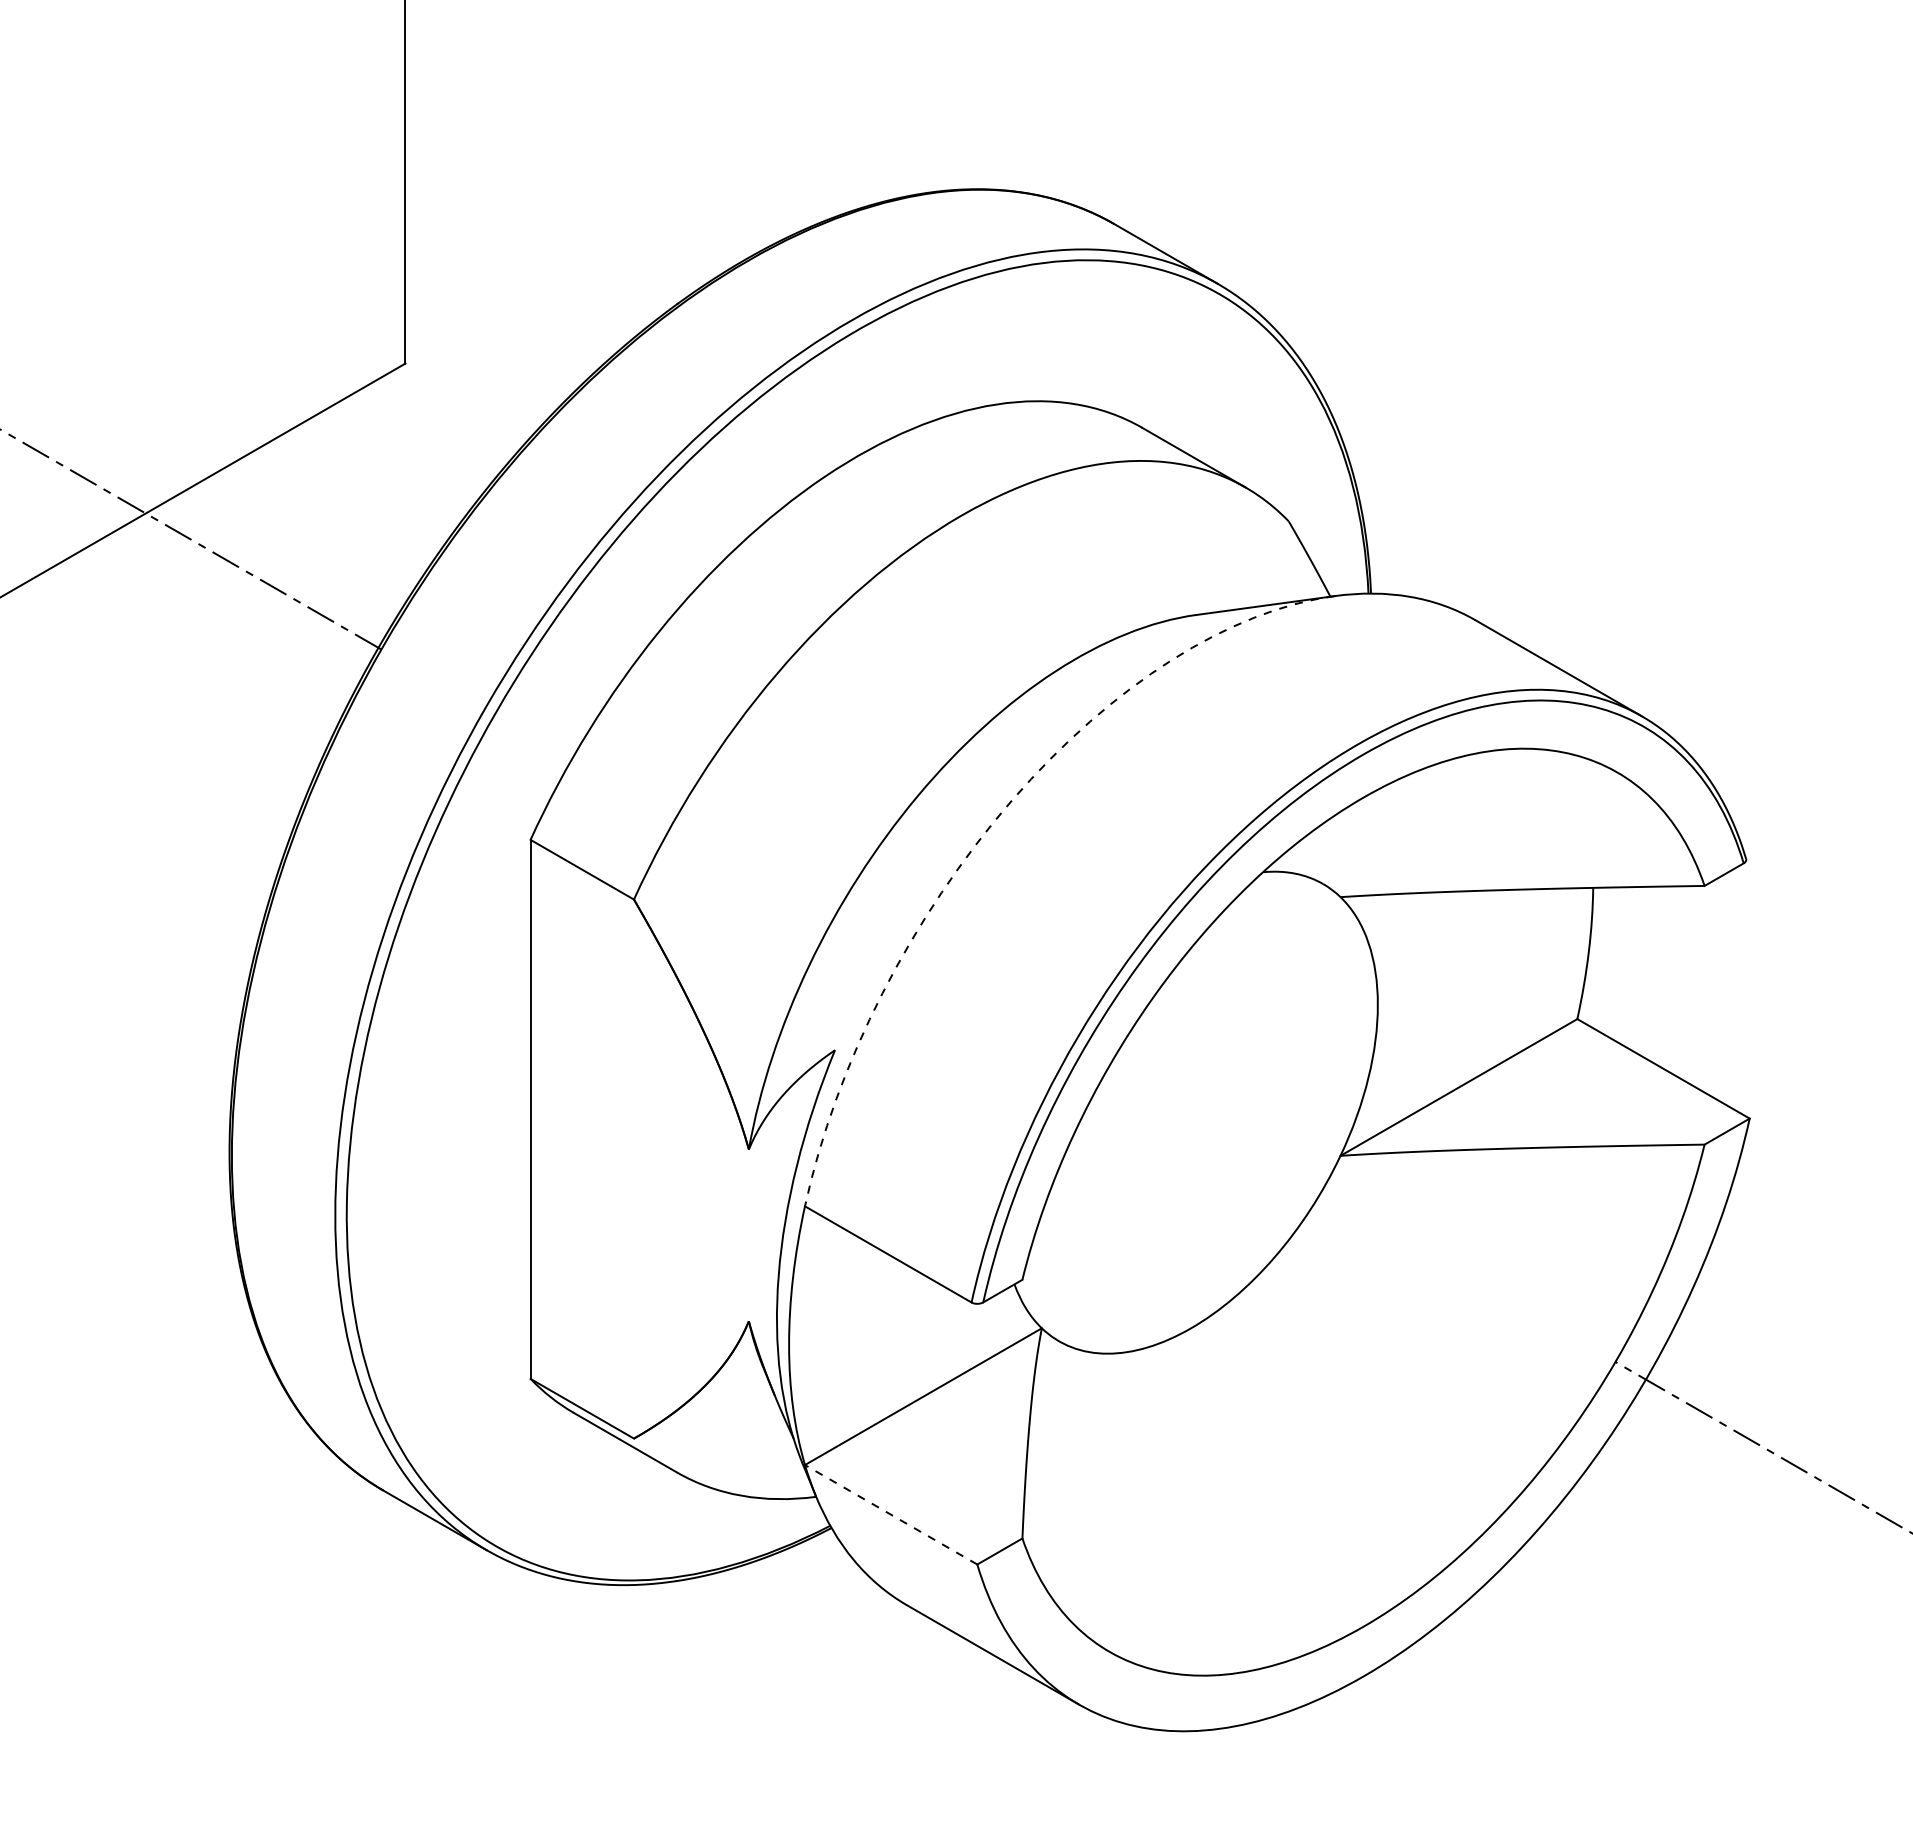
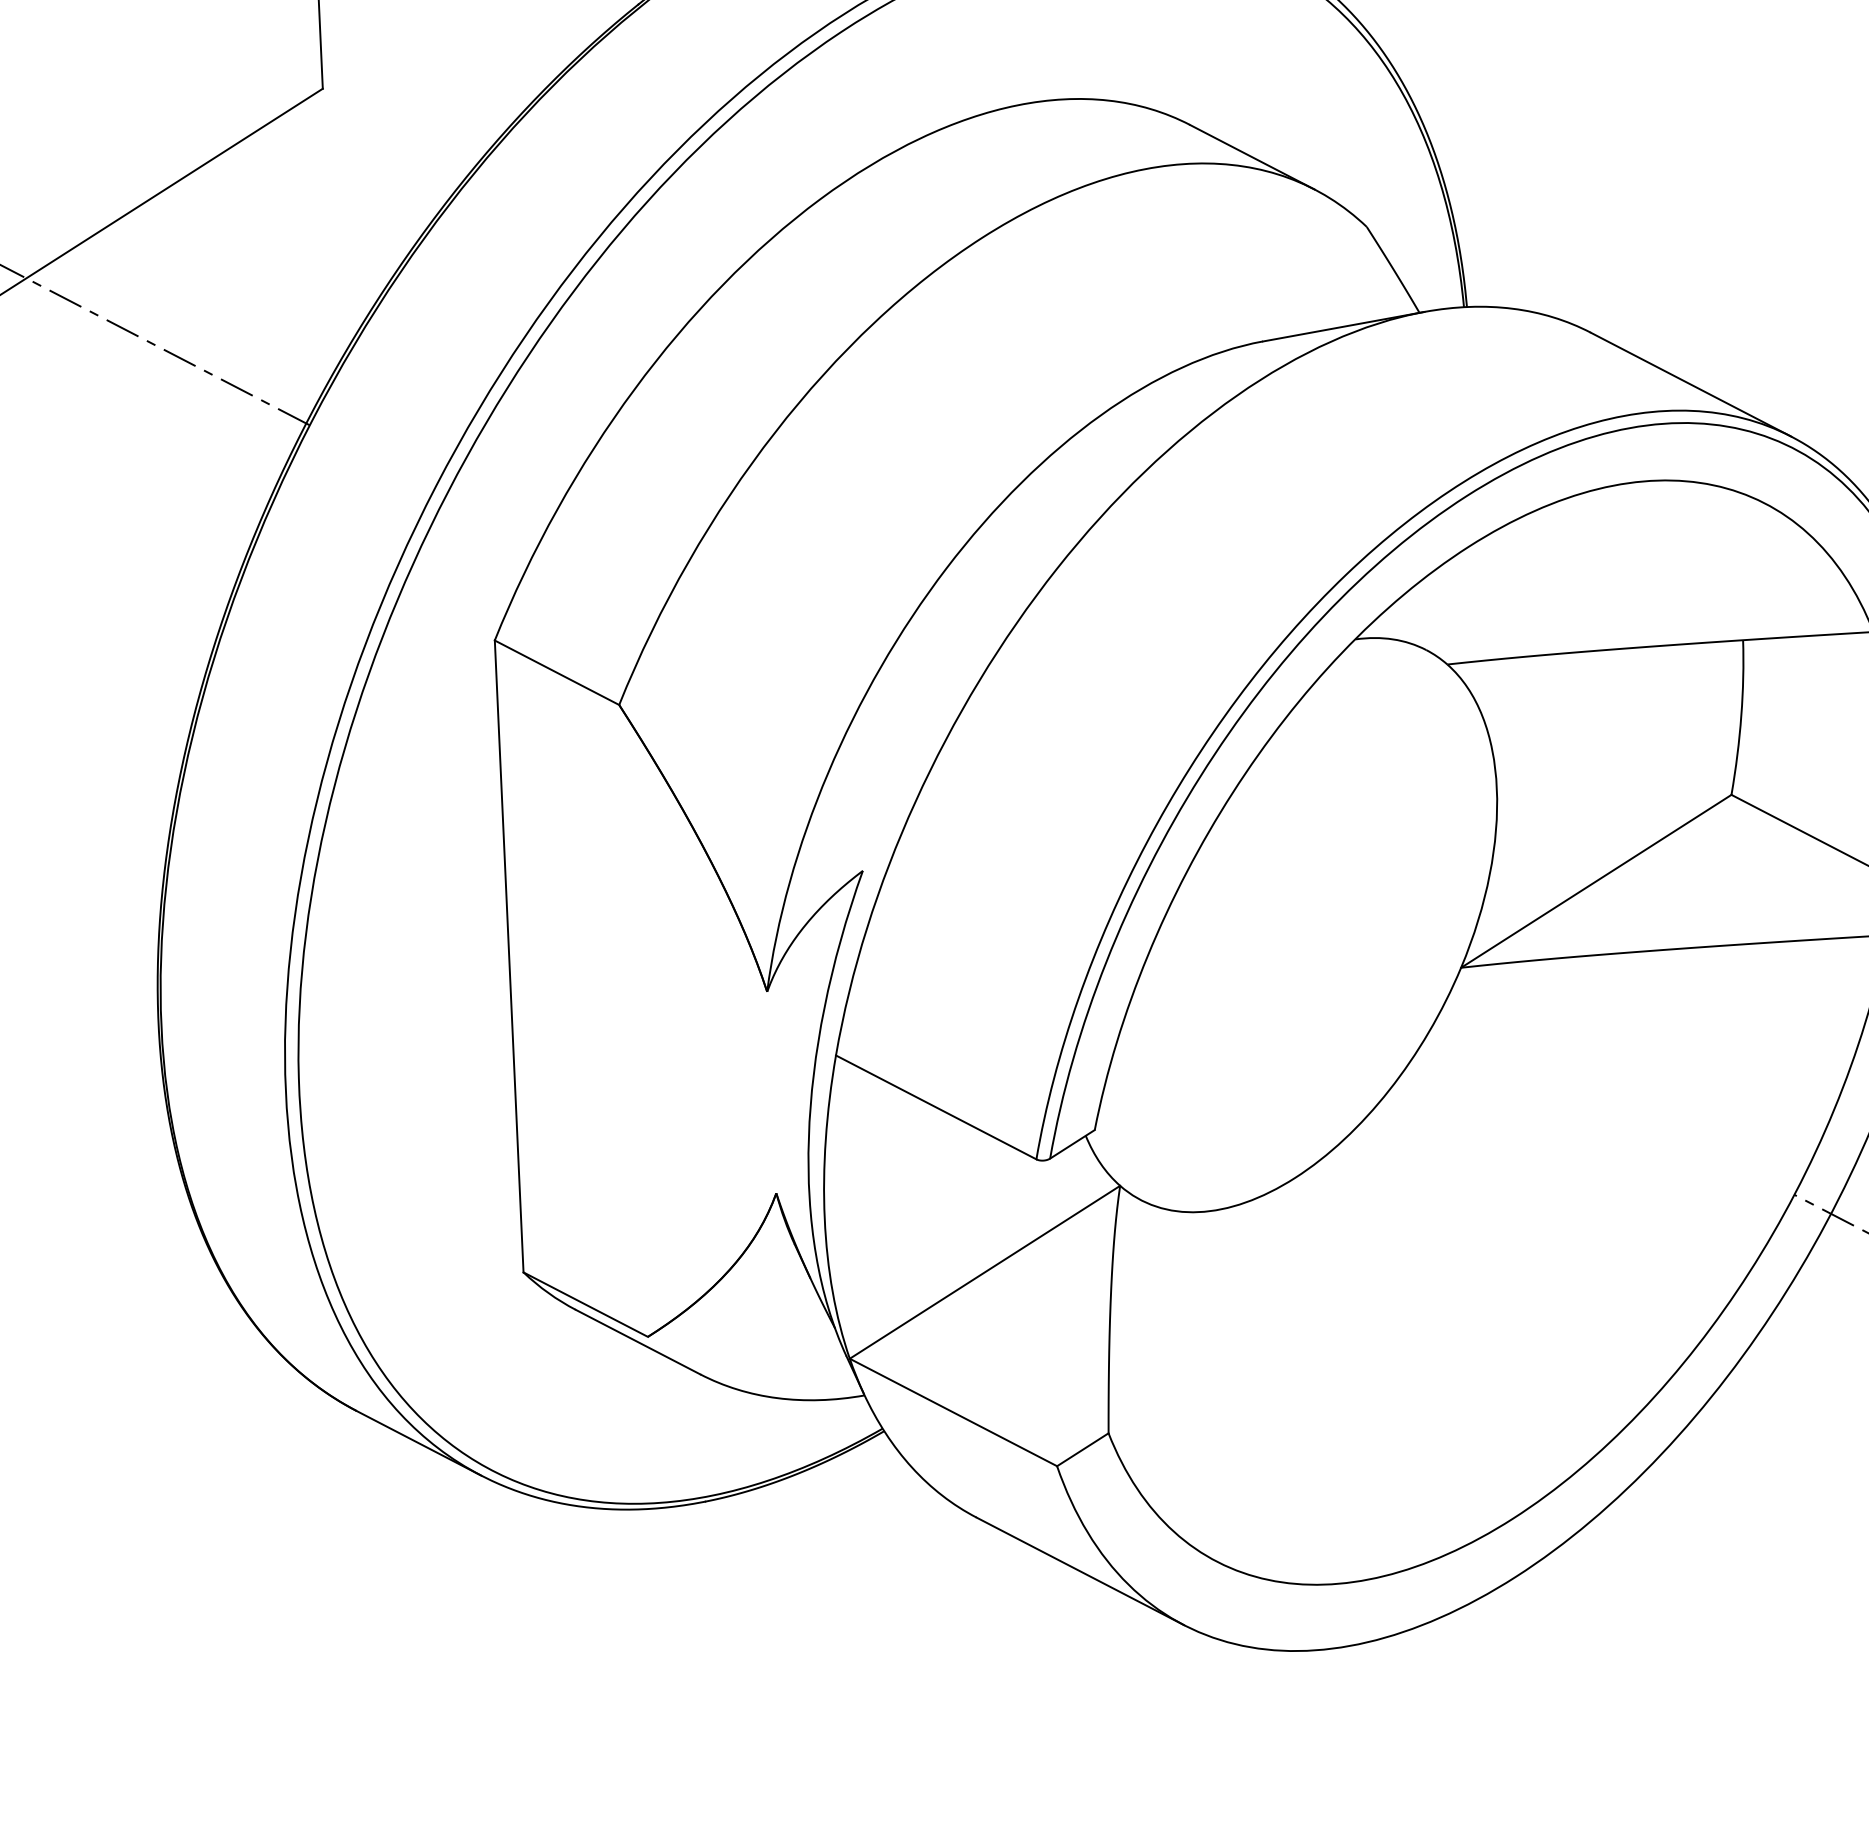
arc: (996, 819) -> (1039, 591), dashed -> solid
line: (890, 1514) -> (952, 1412), dashed -> solid

